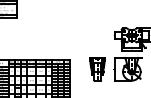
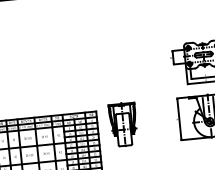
part: (97, 69) -> (123, 125), moved

